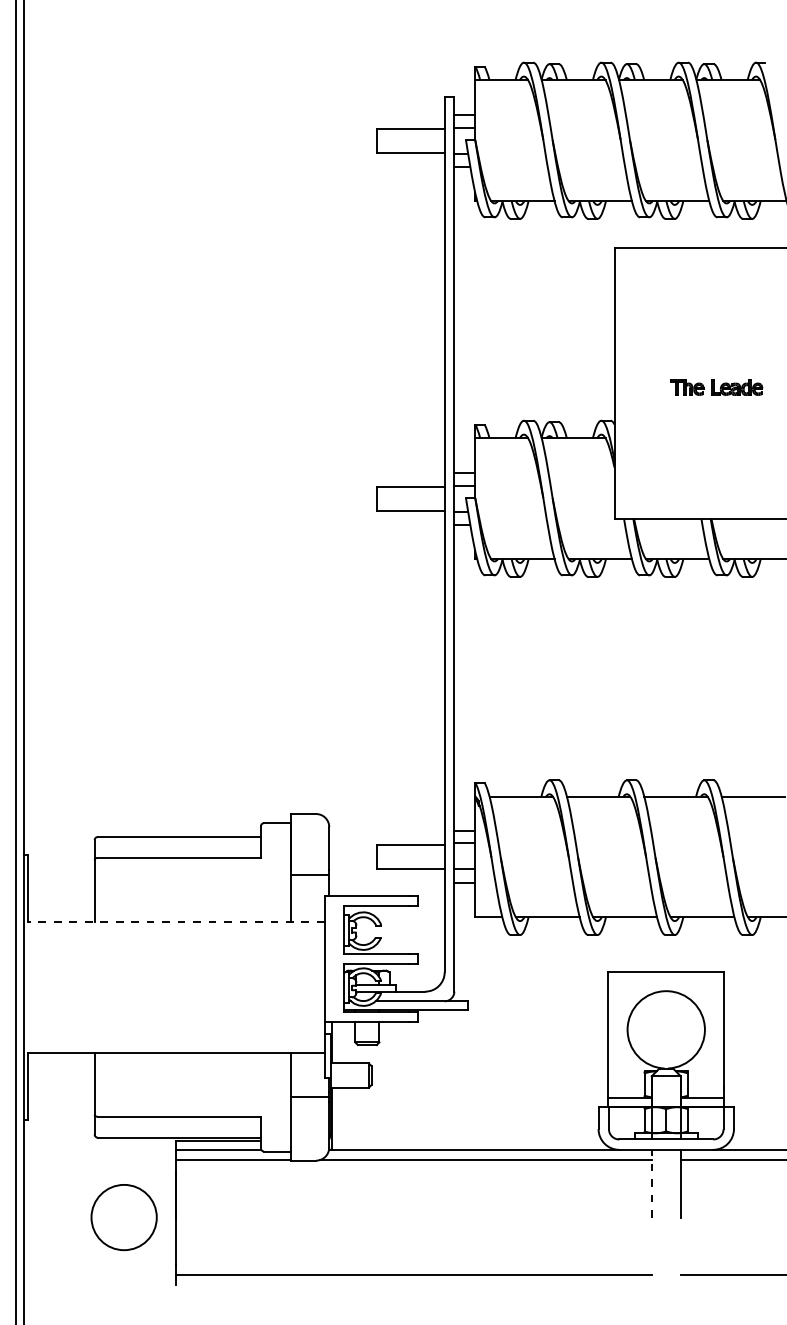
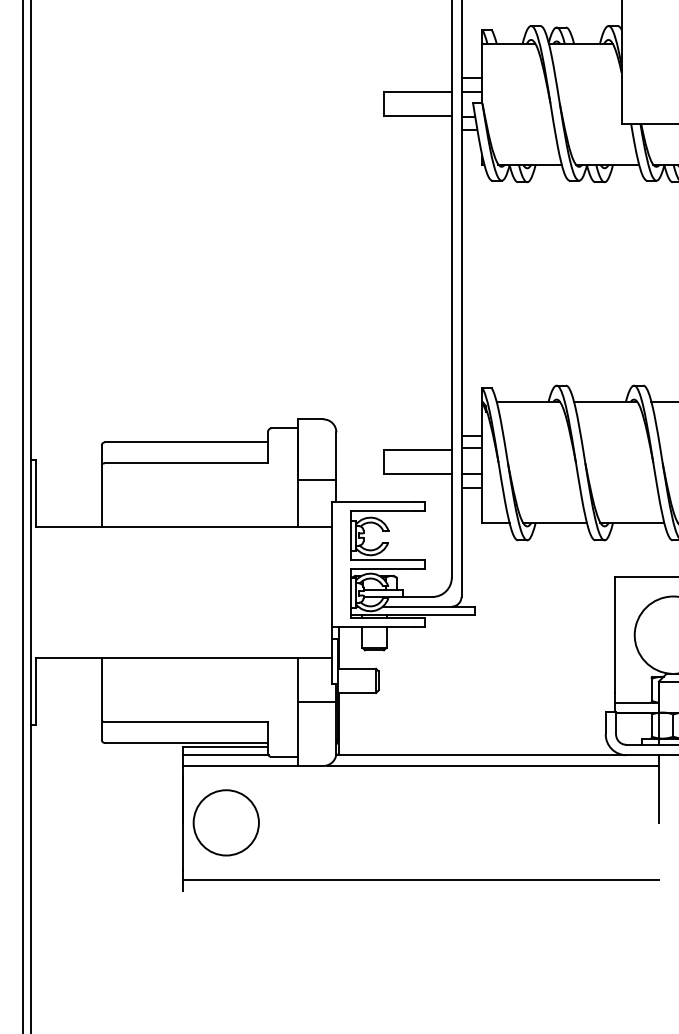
line: (176, 922) -> (183, 527), dashed -> solid
line: (651, 1183) -> (658, 788), dashed -> solid
circle: (123, 1217) -> (225, 822), moved

